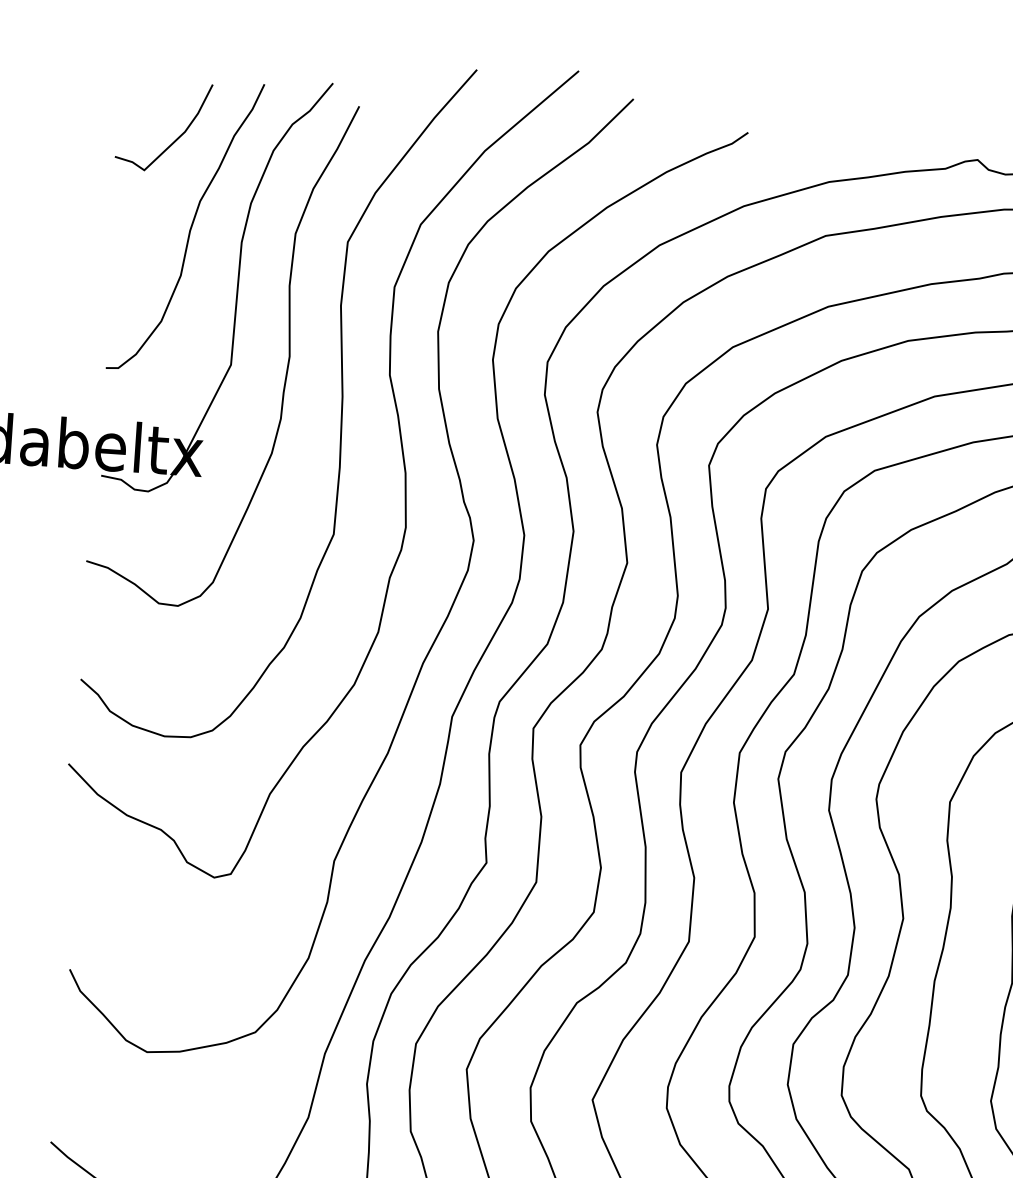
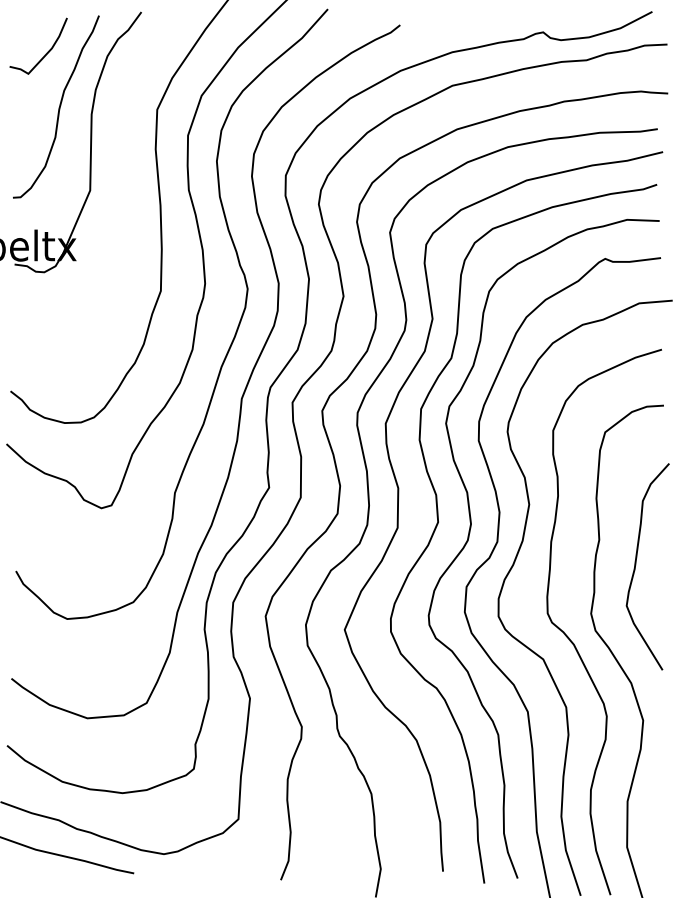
curve: (286, 362) -> (124, 186), removed

